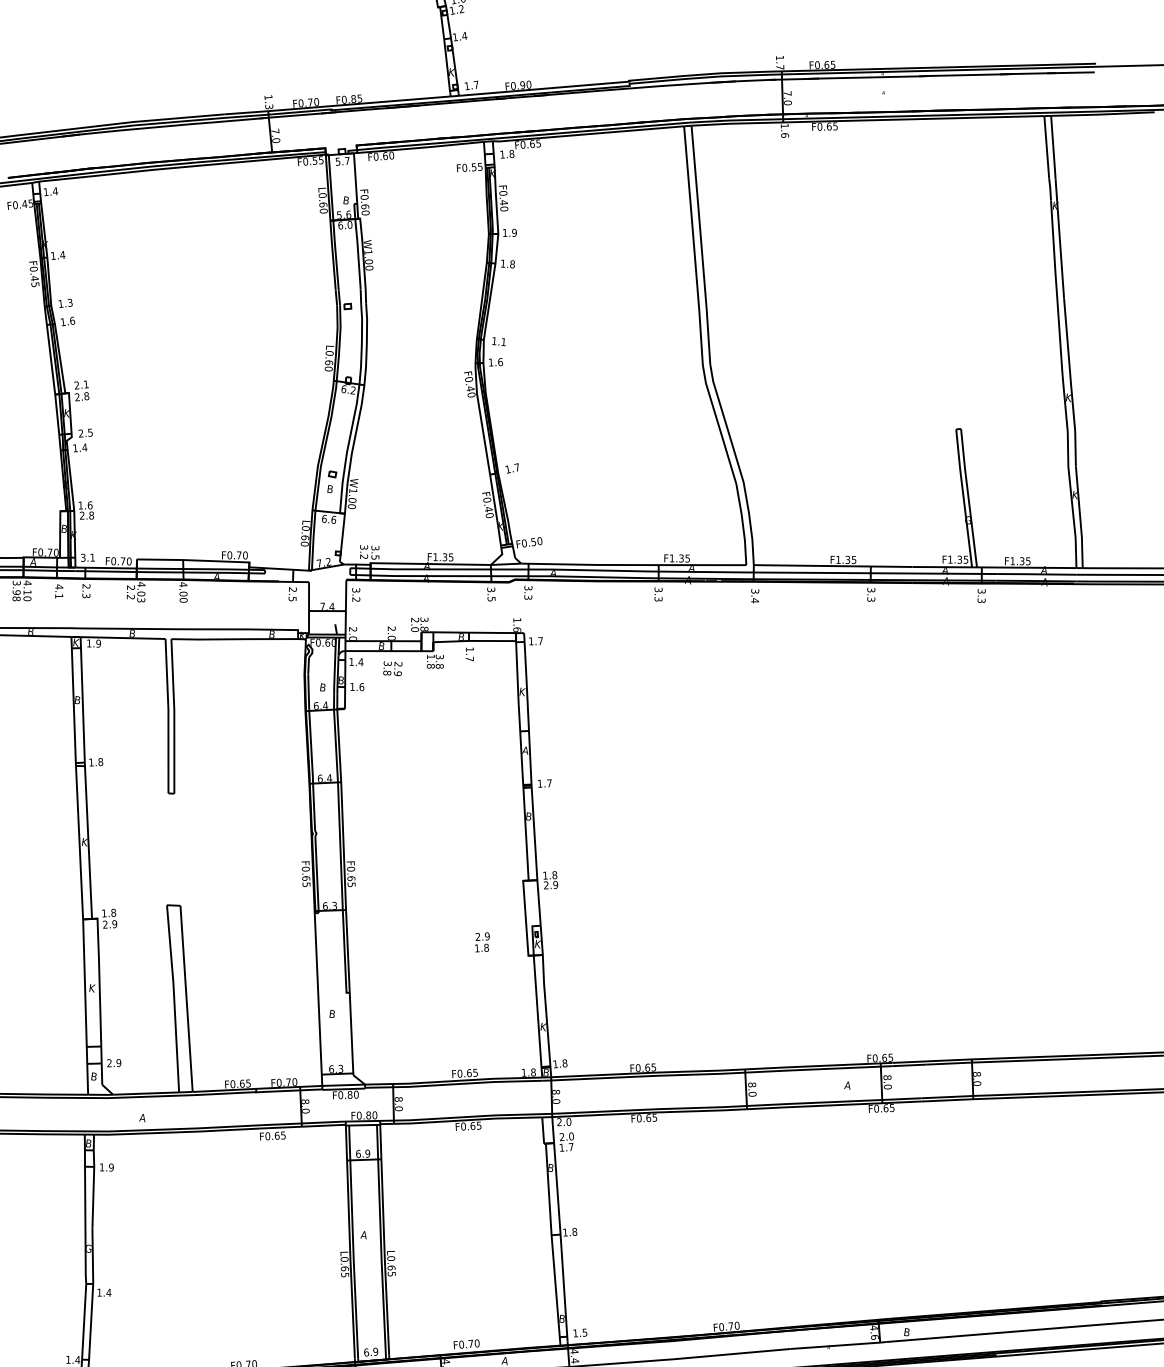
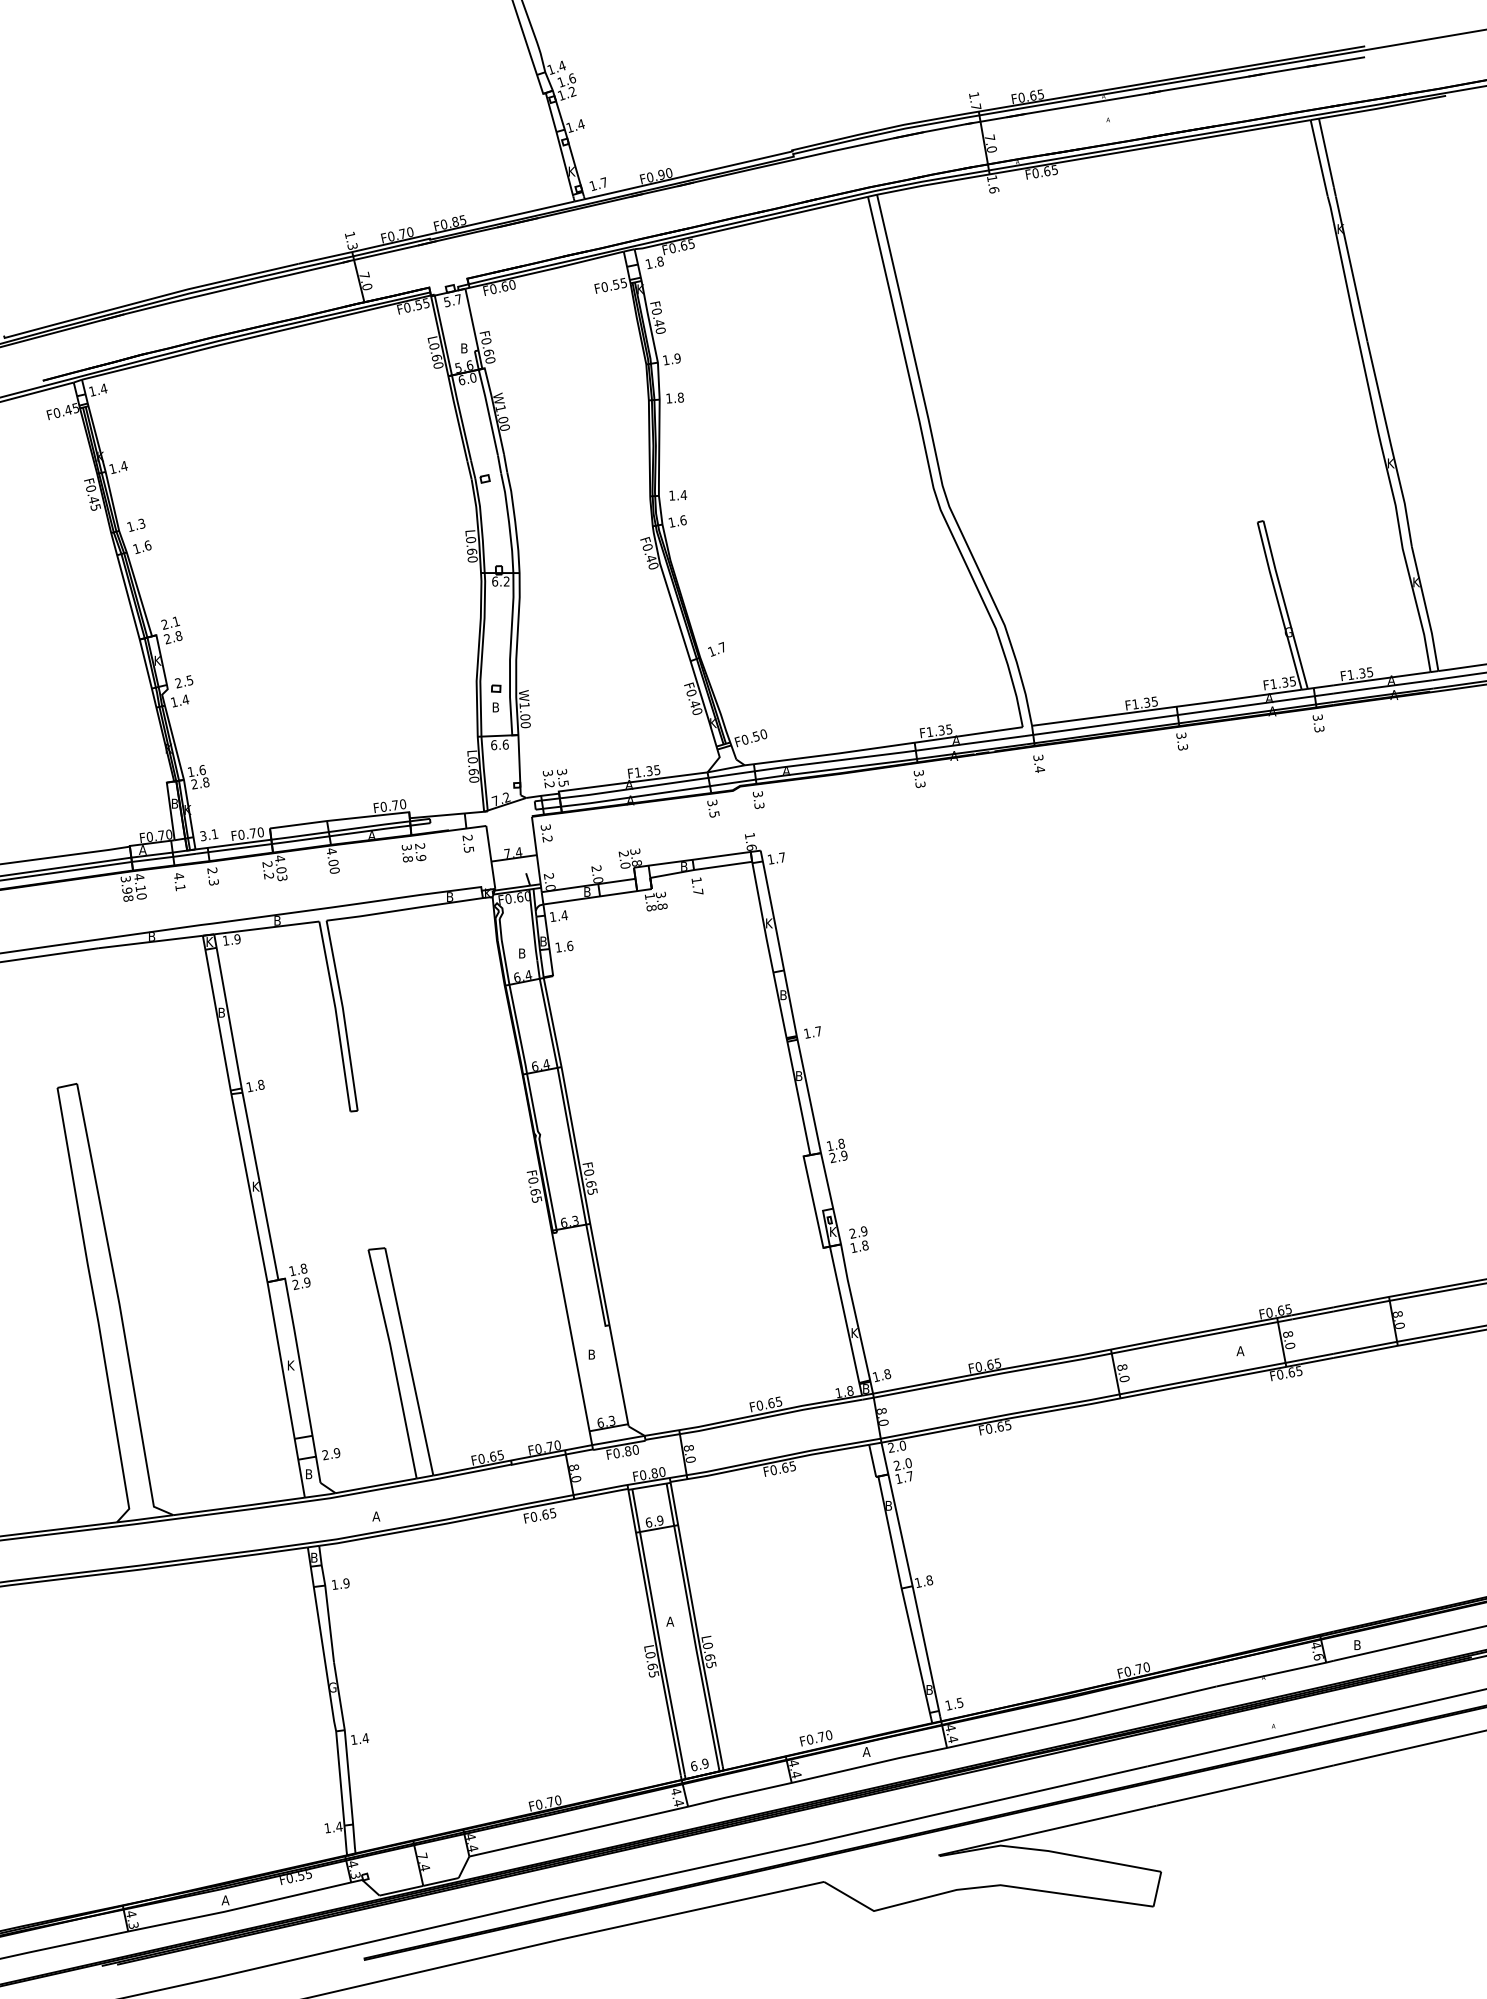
text: (503, 342) -> (683, 495), 1.1 -> 1.4
text: (392, 668) -> (413, 852), moved
text: (525, 750) -> (783, 995), A -> B
text: (481, 942) -> (858, 1239), moved

